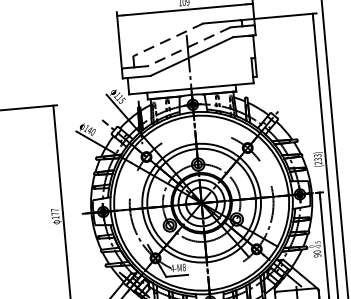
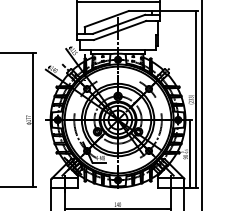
line: (168, 40) -> (106, 19), dashed -> solid
line: (188, 47) -> (118, 24), dashed -> solid

